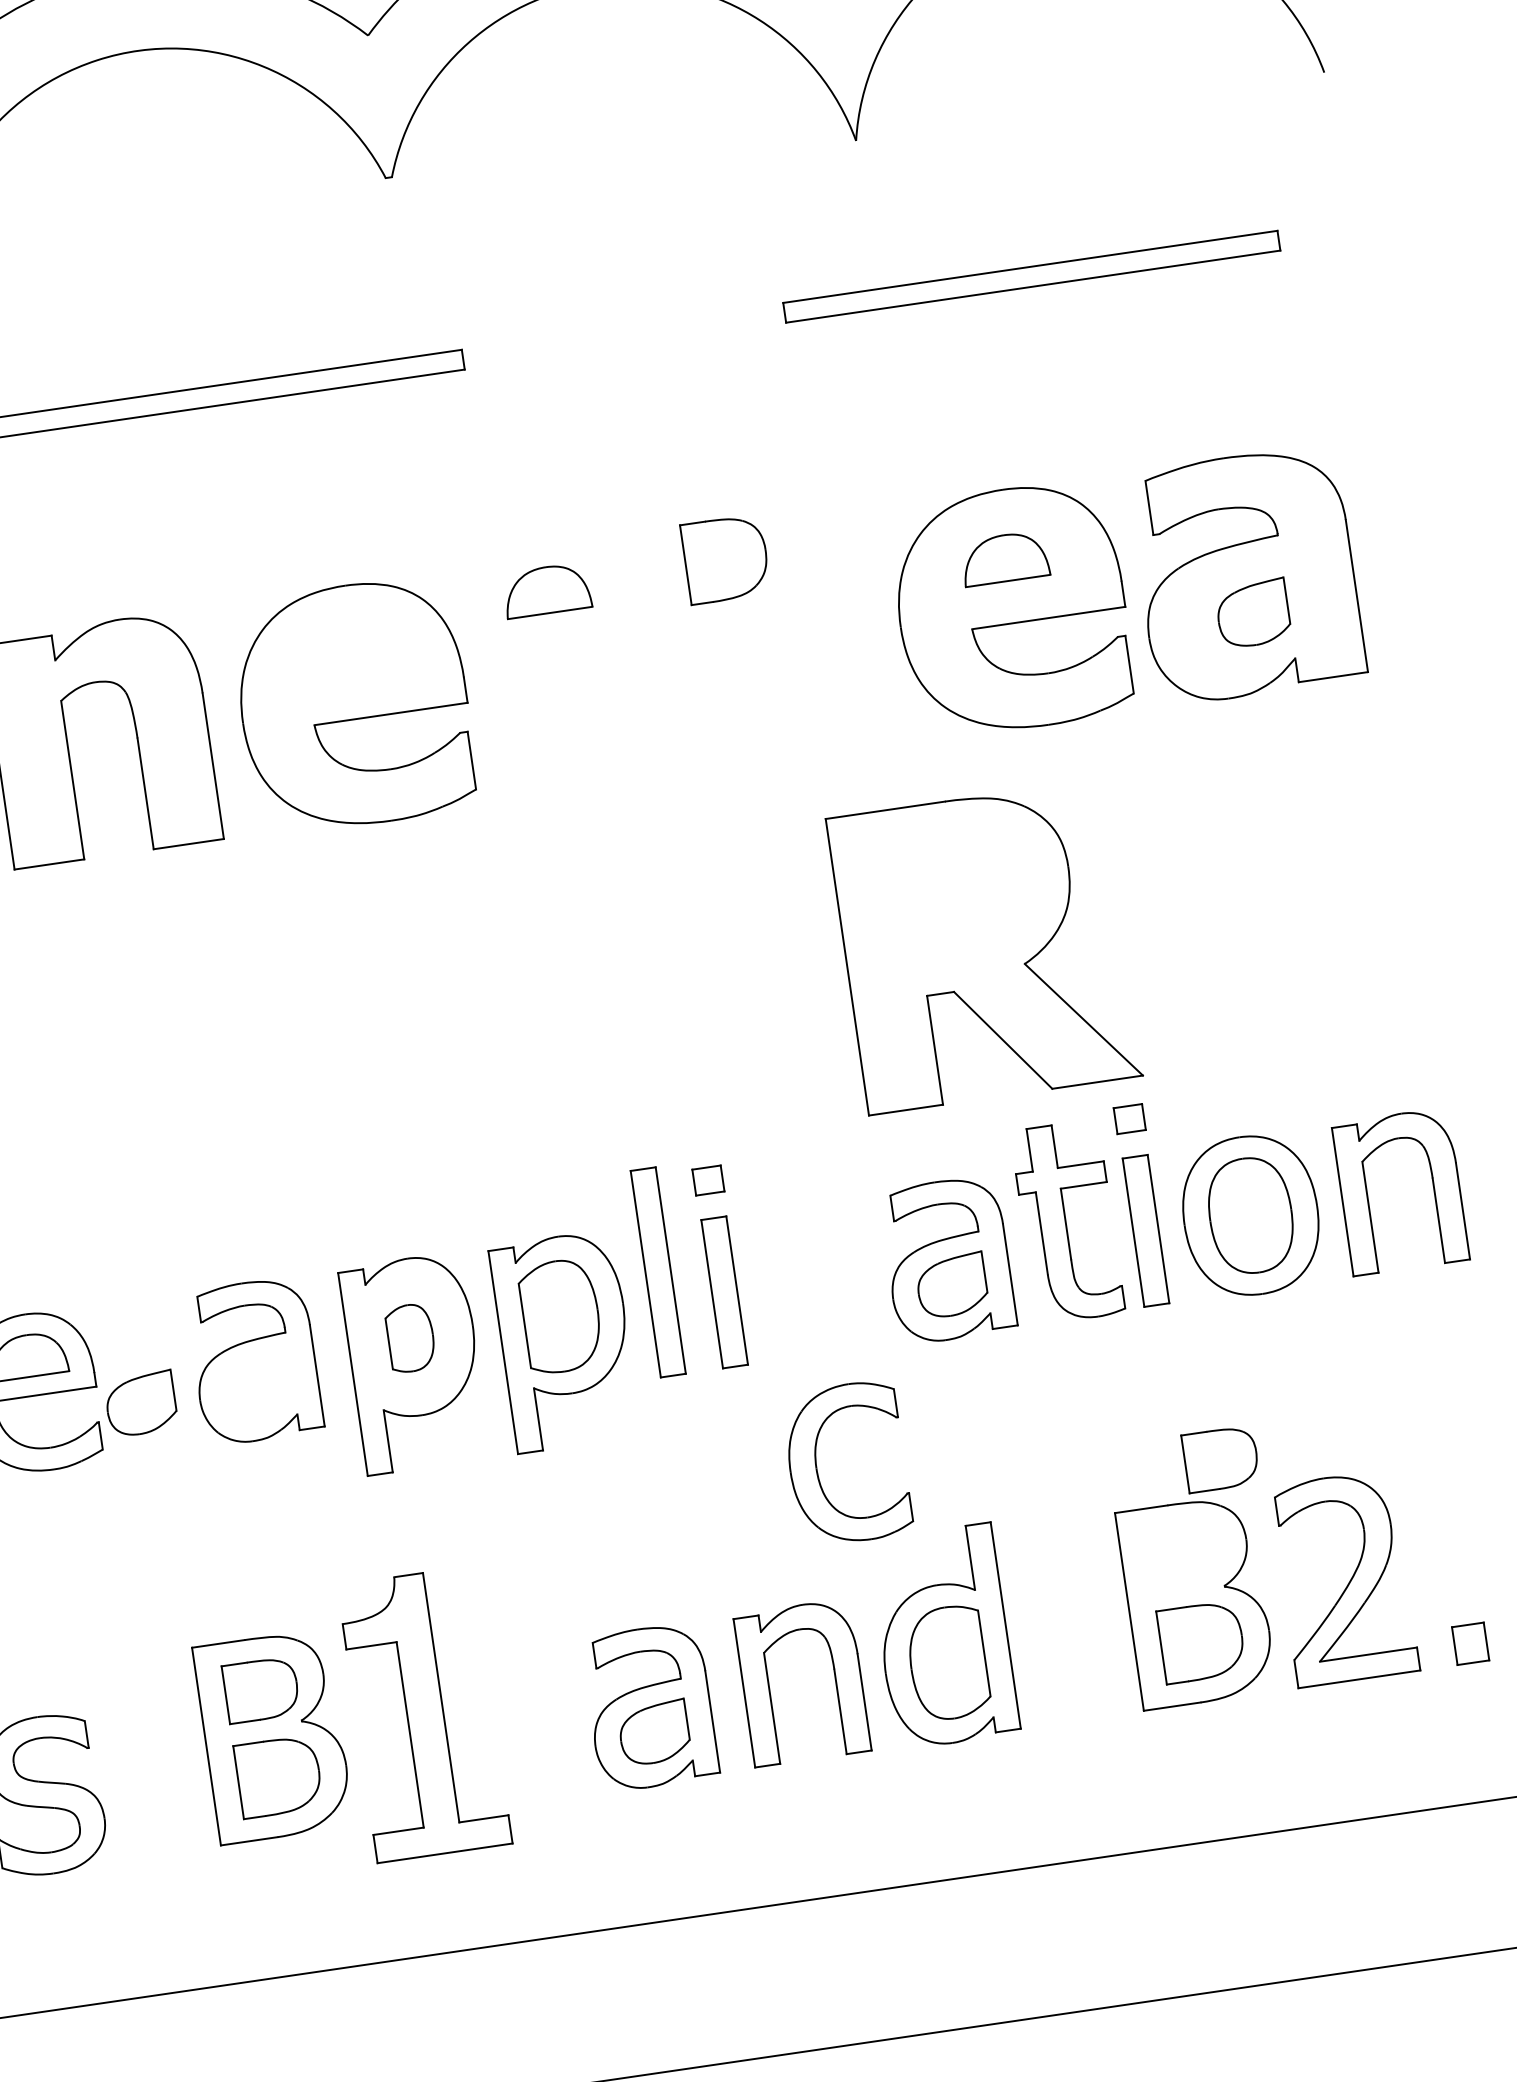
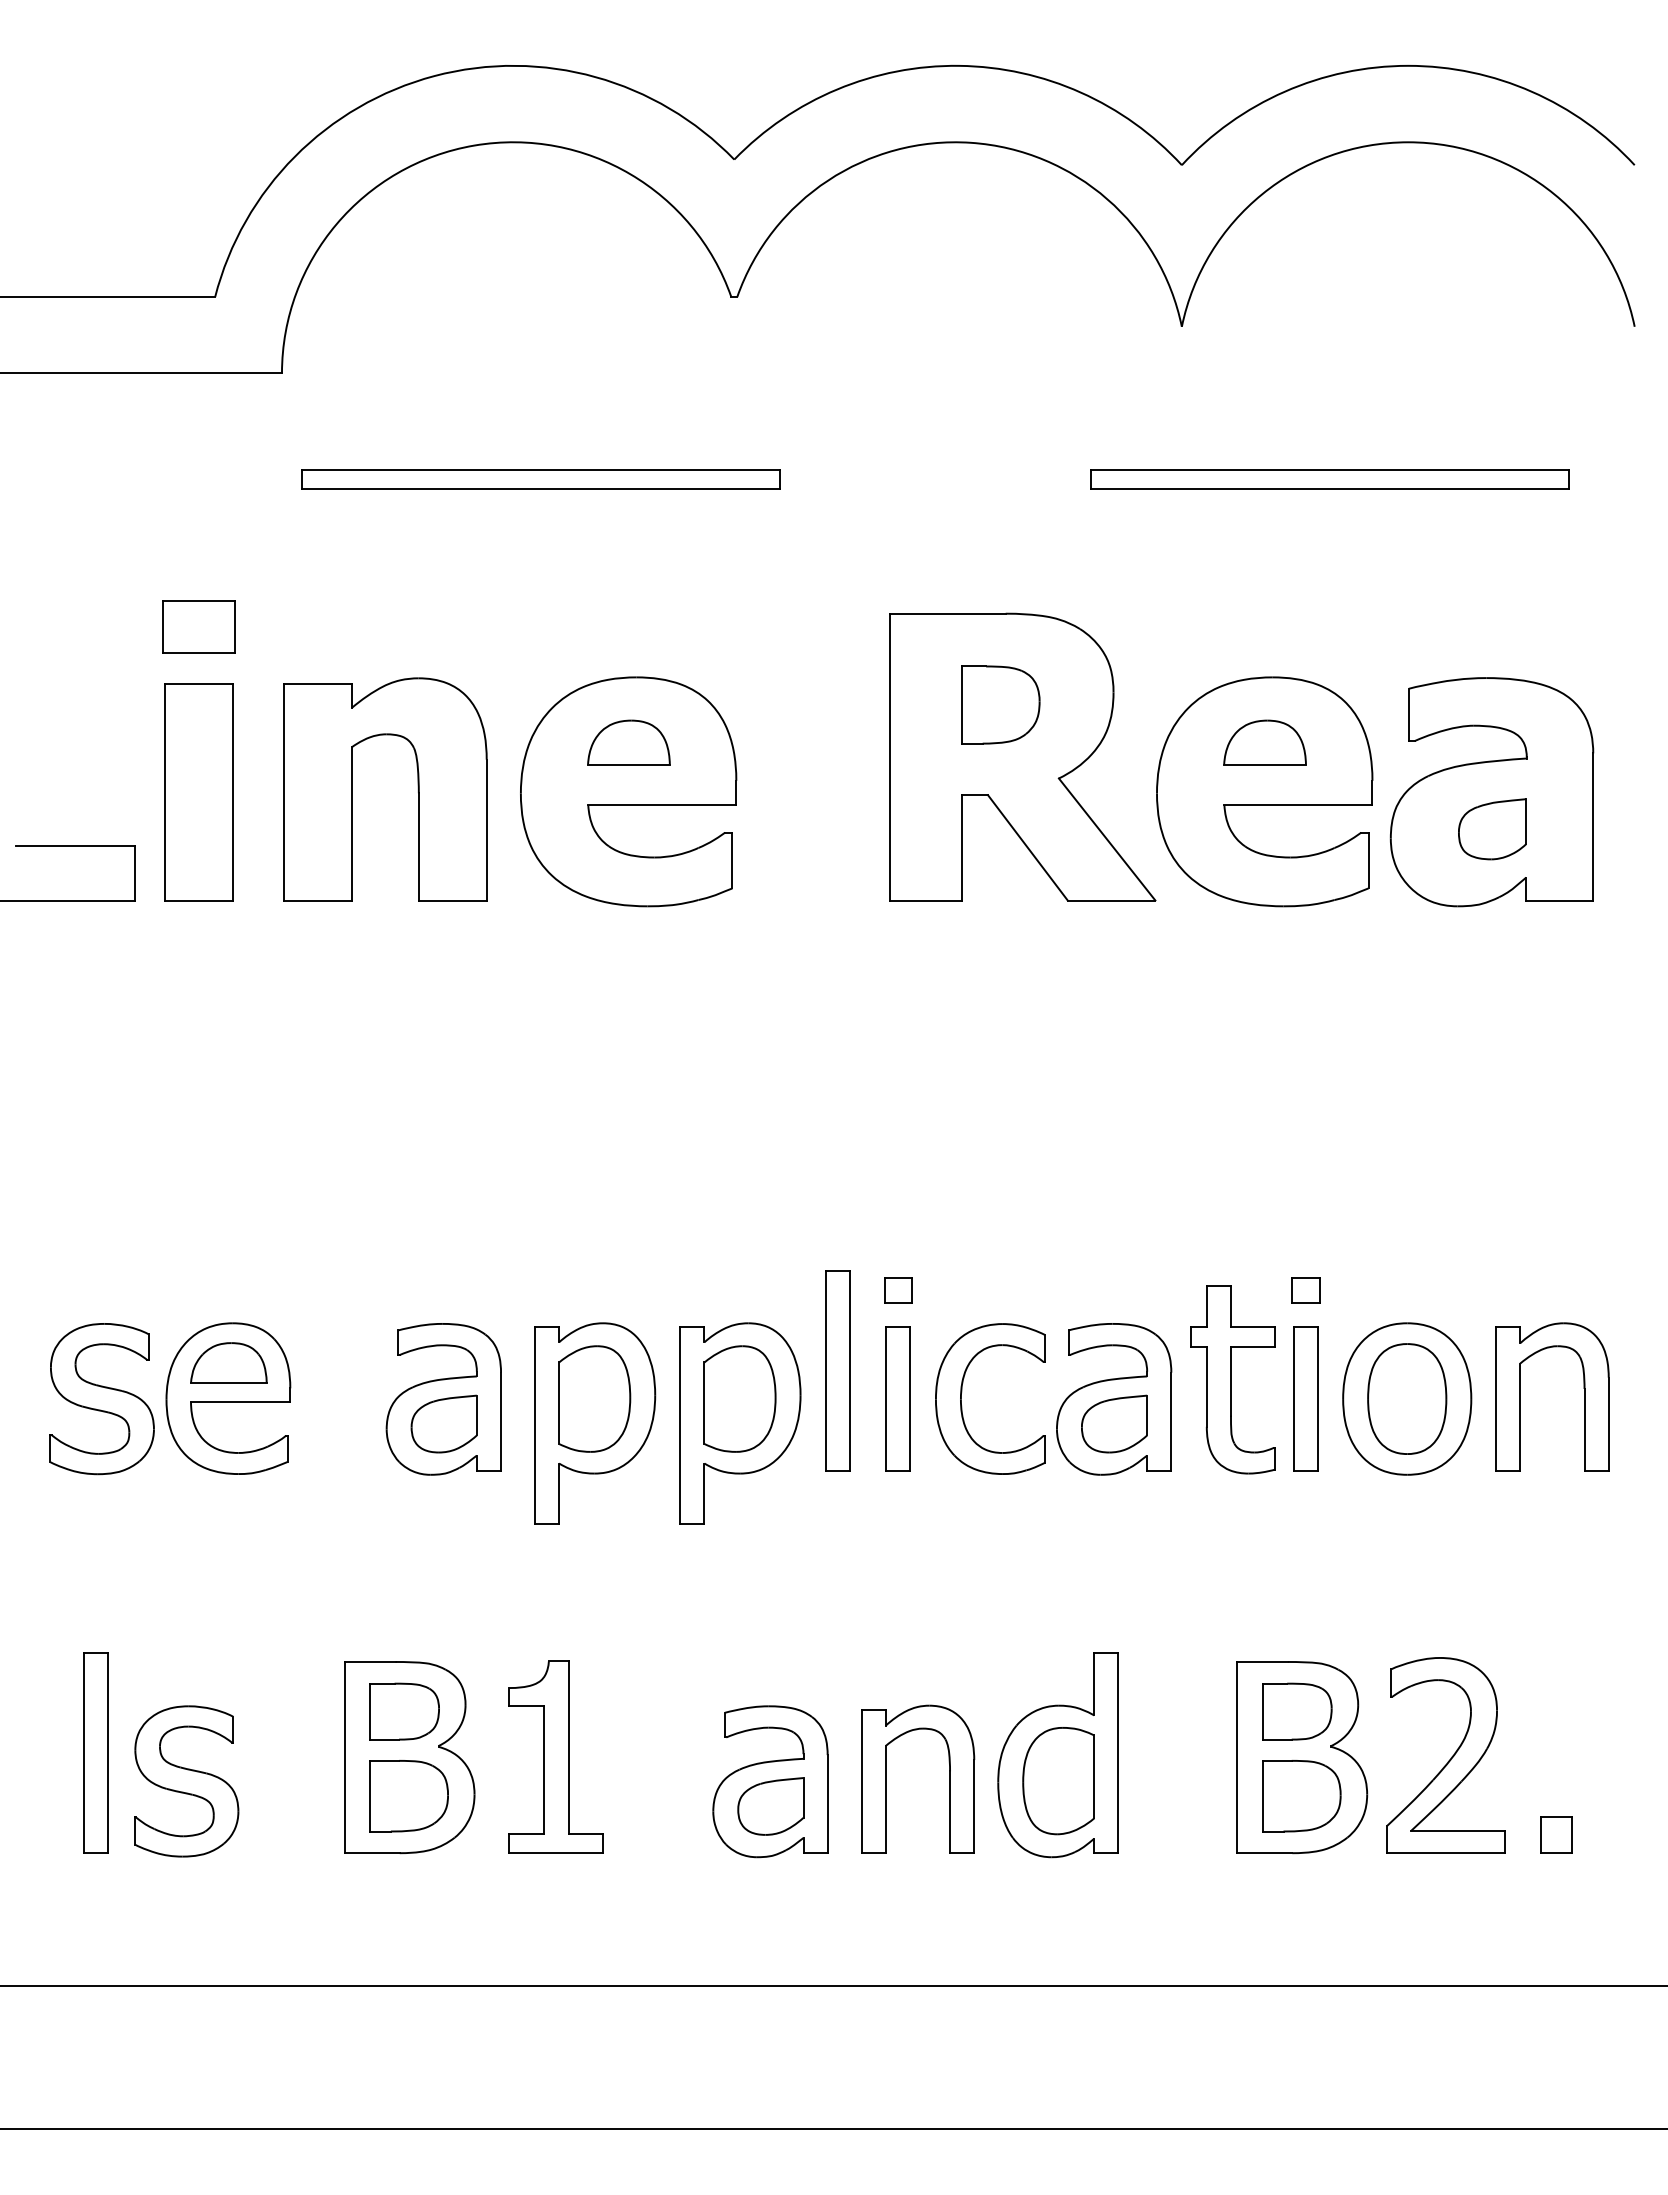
part: (546, 590) -> (628, 742), moved
part: (983, 946) -> (1022, 756), moved
part: (410, 1337) -> (594, 1398), size x1.67
part: (140, 1403) -> (443, 1423), moved
part: (1221, 1459) -> (1297, 1711), moved
part: (817, 1461) -> (962, 1392), moved
part: (424, 1713) -> (555, 1756), size x0.71

